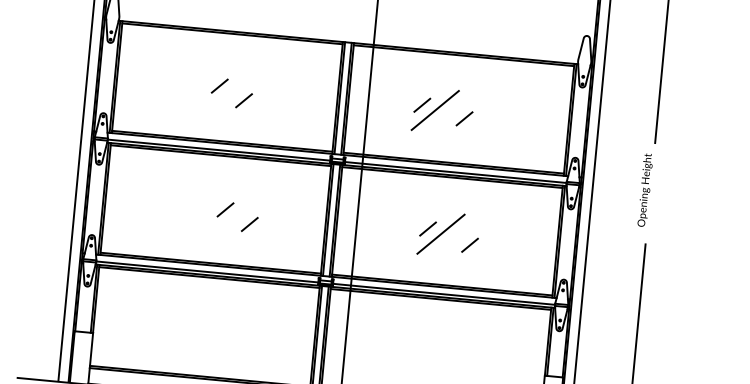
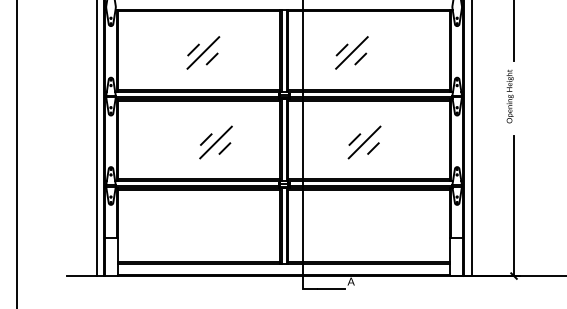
line: (233, 90) -> (203, 52), added
line: (464, 118) -> (360, 58), moved
line: (237, 214) -> (215, 142), added
line: (470, 245) -> (373, 148), moved

